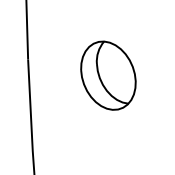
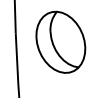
part: (108, 75) -> (60, 42), size x1.6

